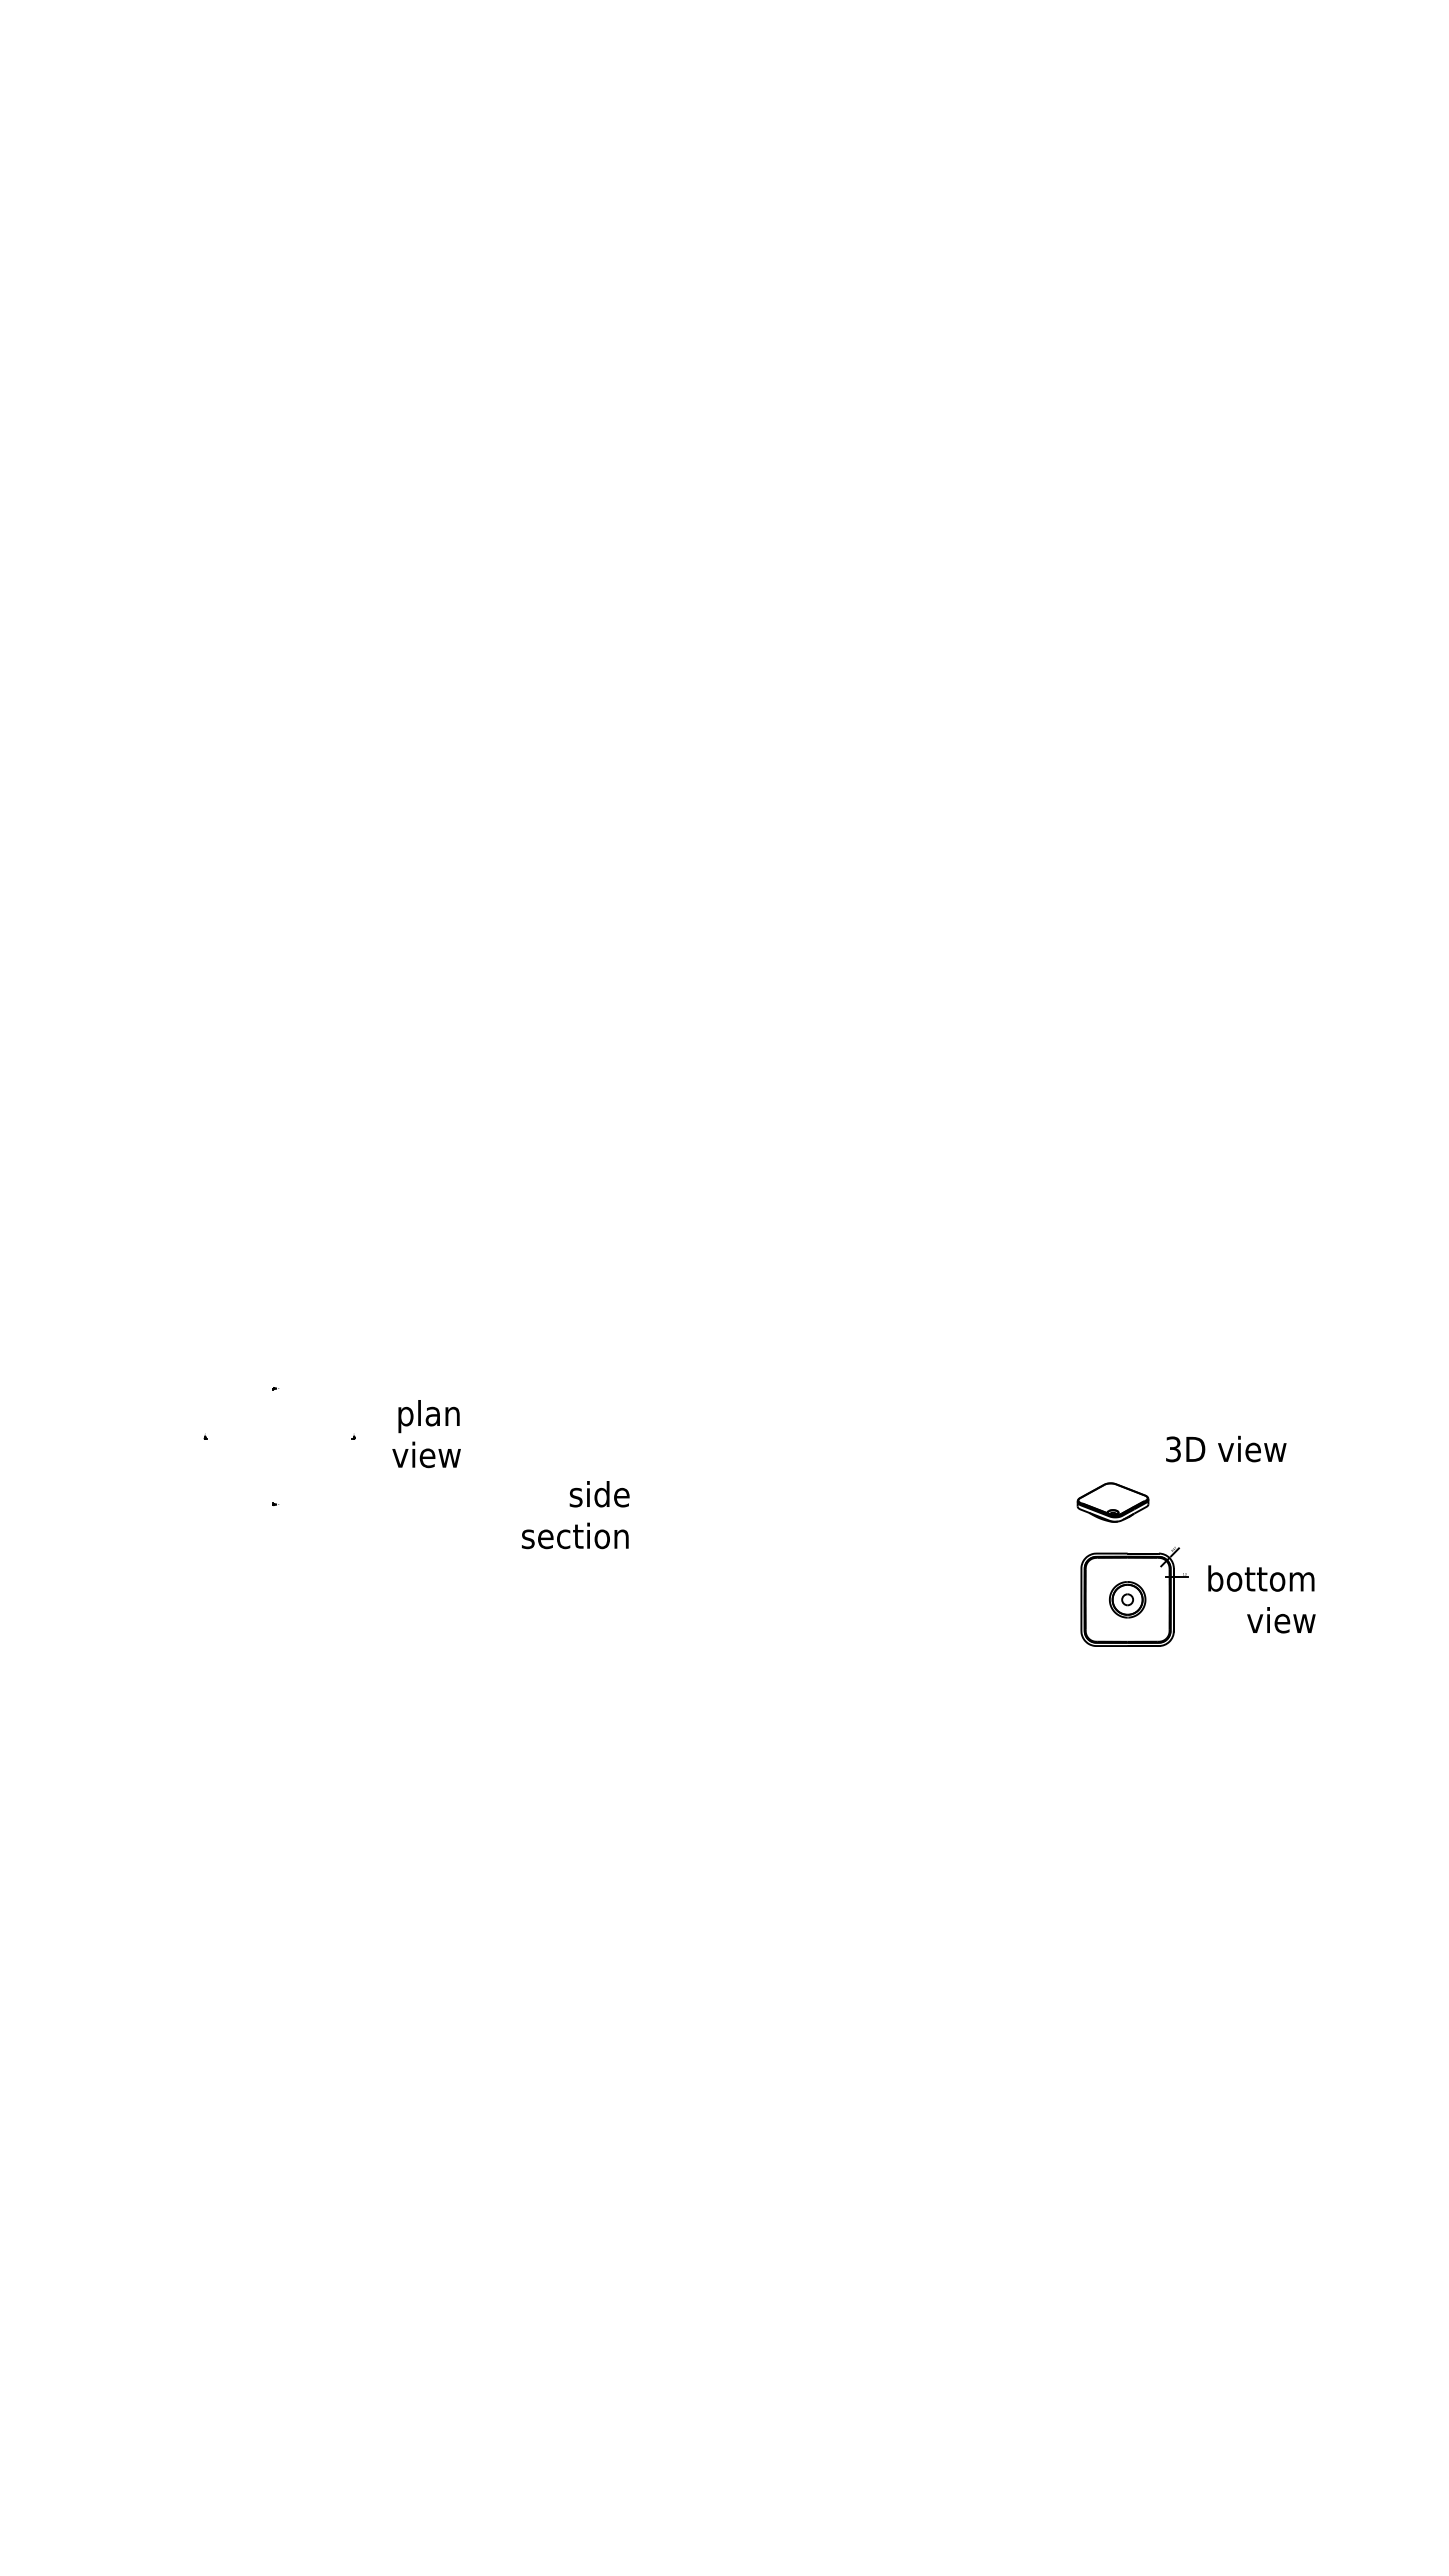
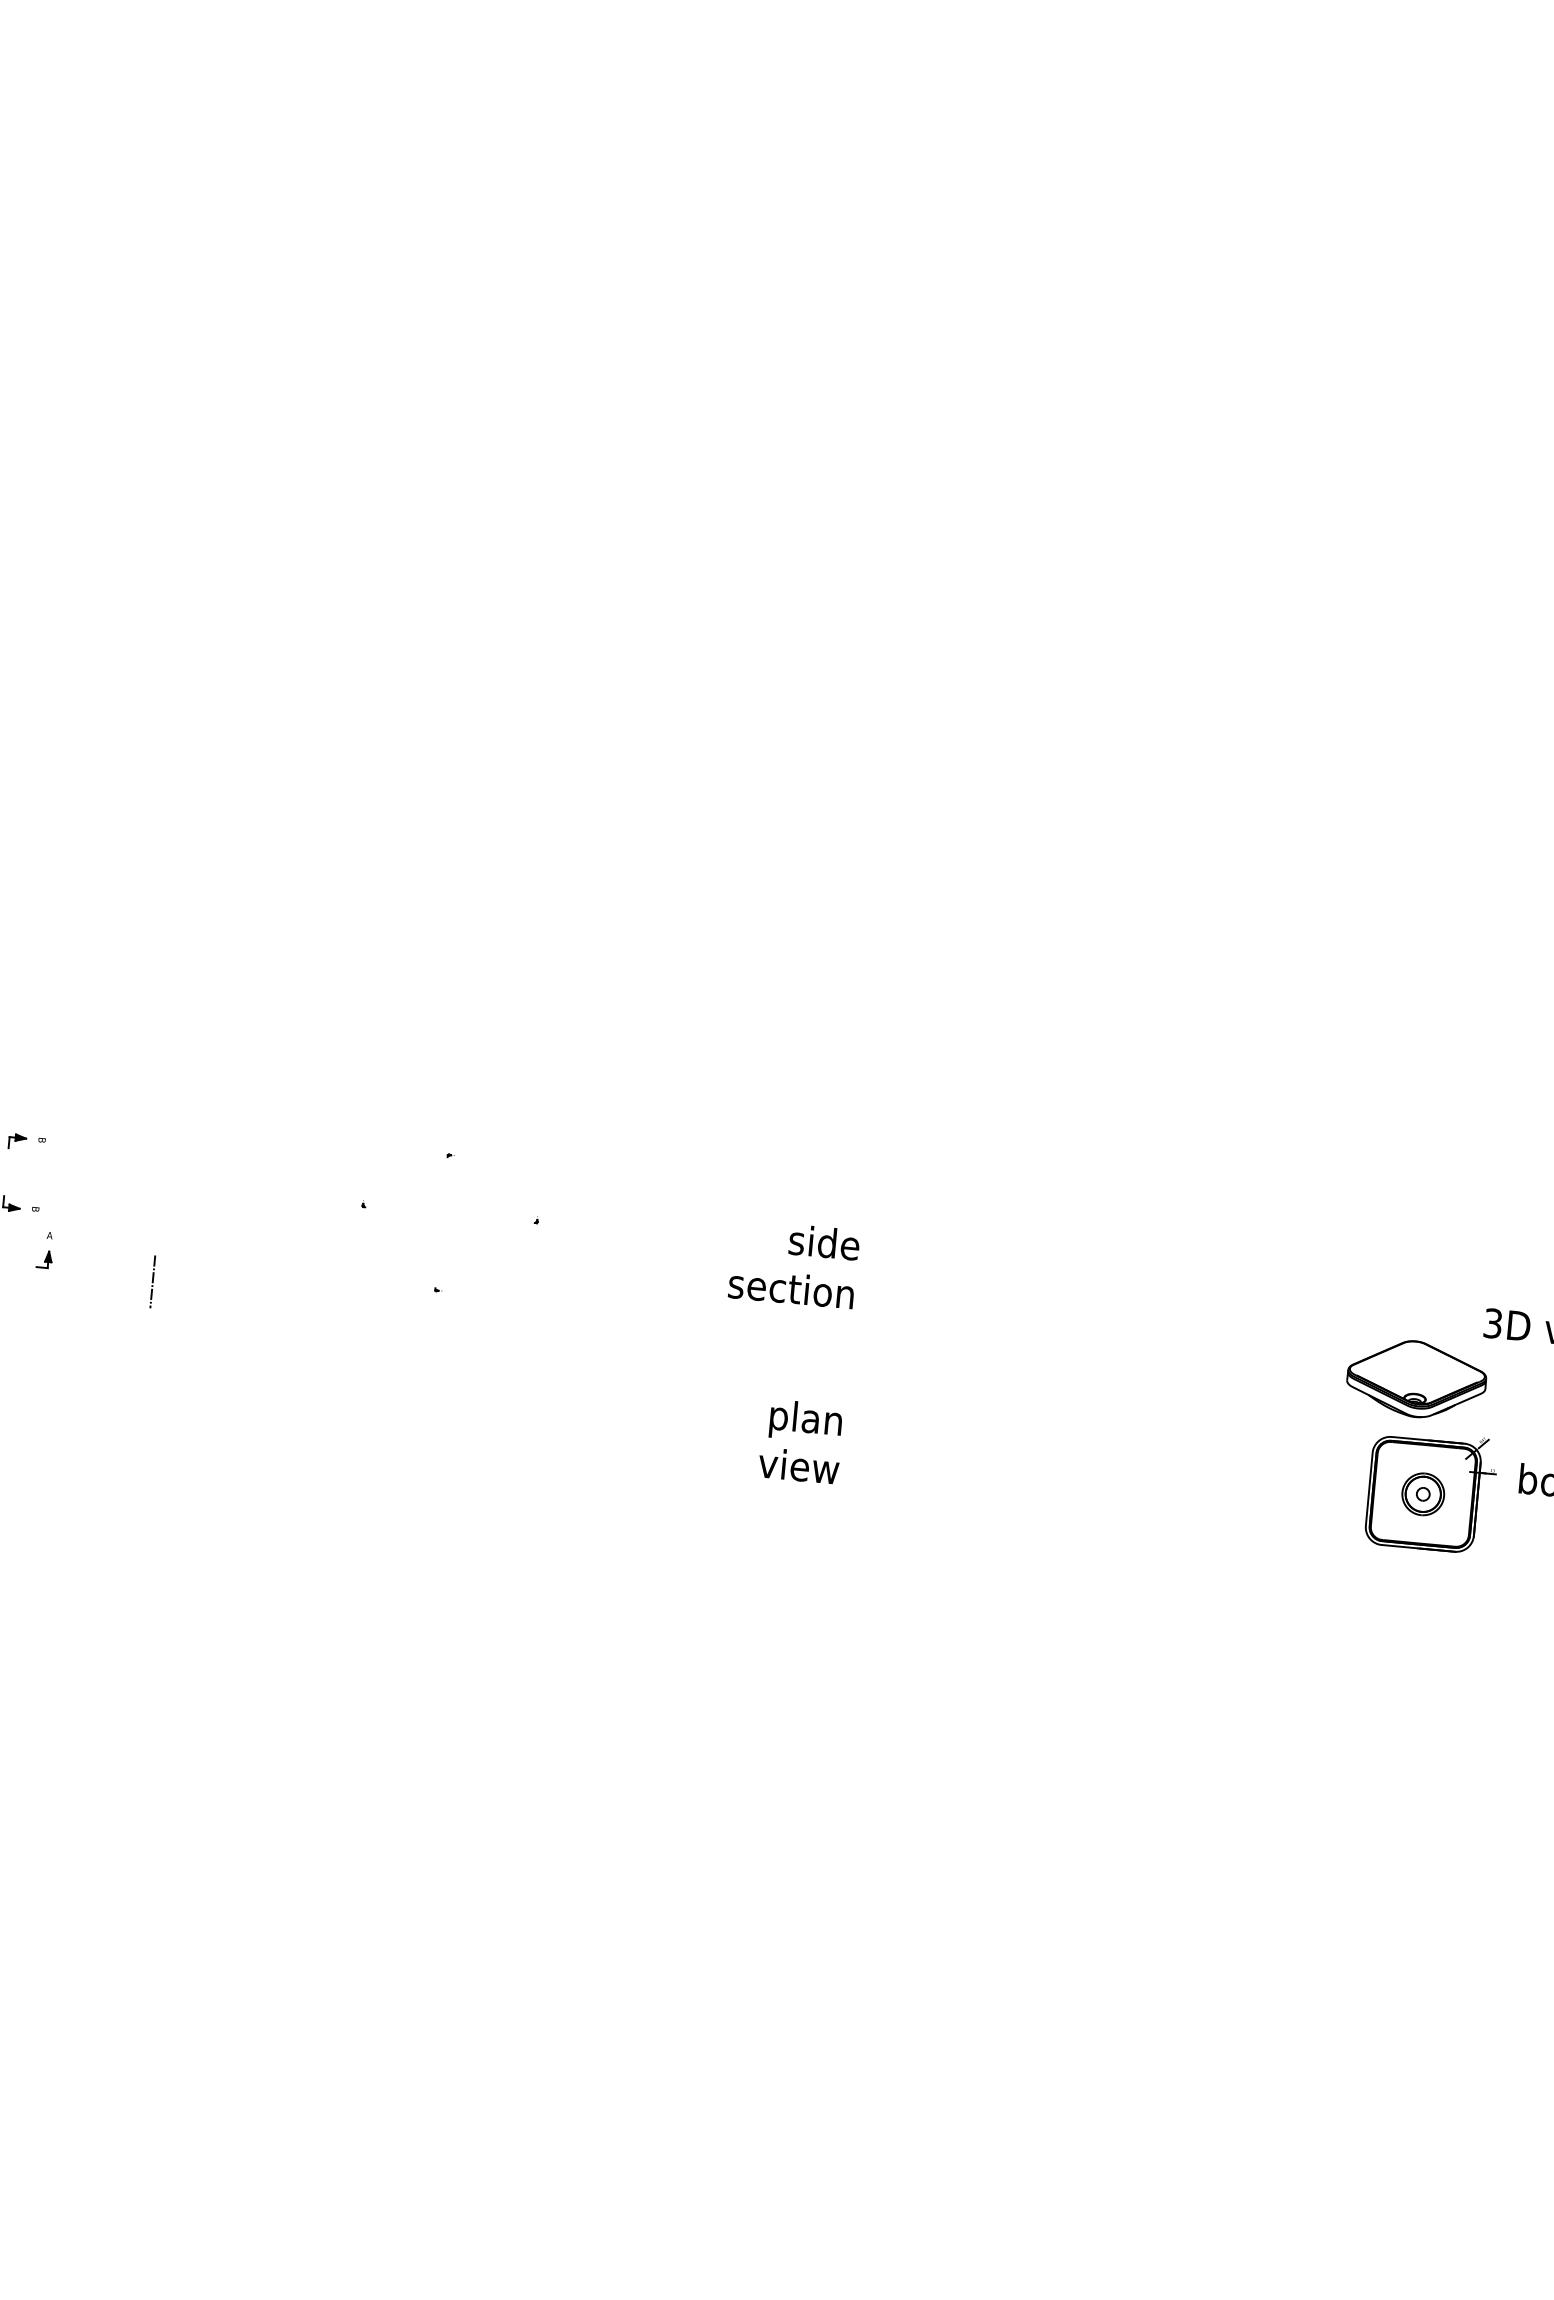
text: (426, 1434) -> (801, 1442), moved
part: (1112, 1502) -> (1416, 1379), size x1.67
text: (575, 1515) -> (793, 1264), moved
line: (32, 1519) -> (152, 1281), added

